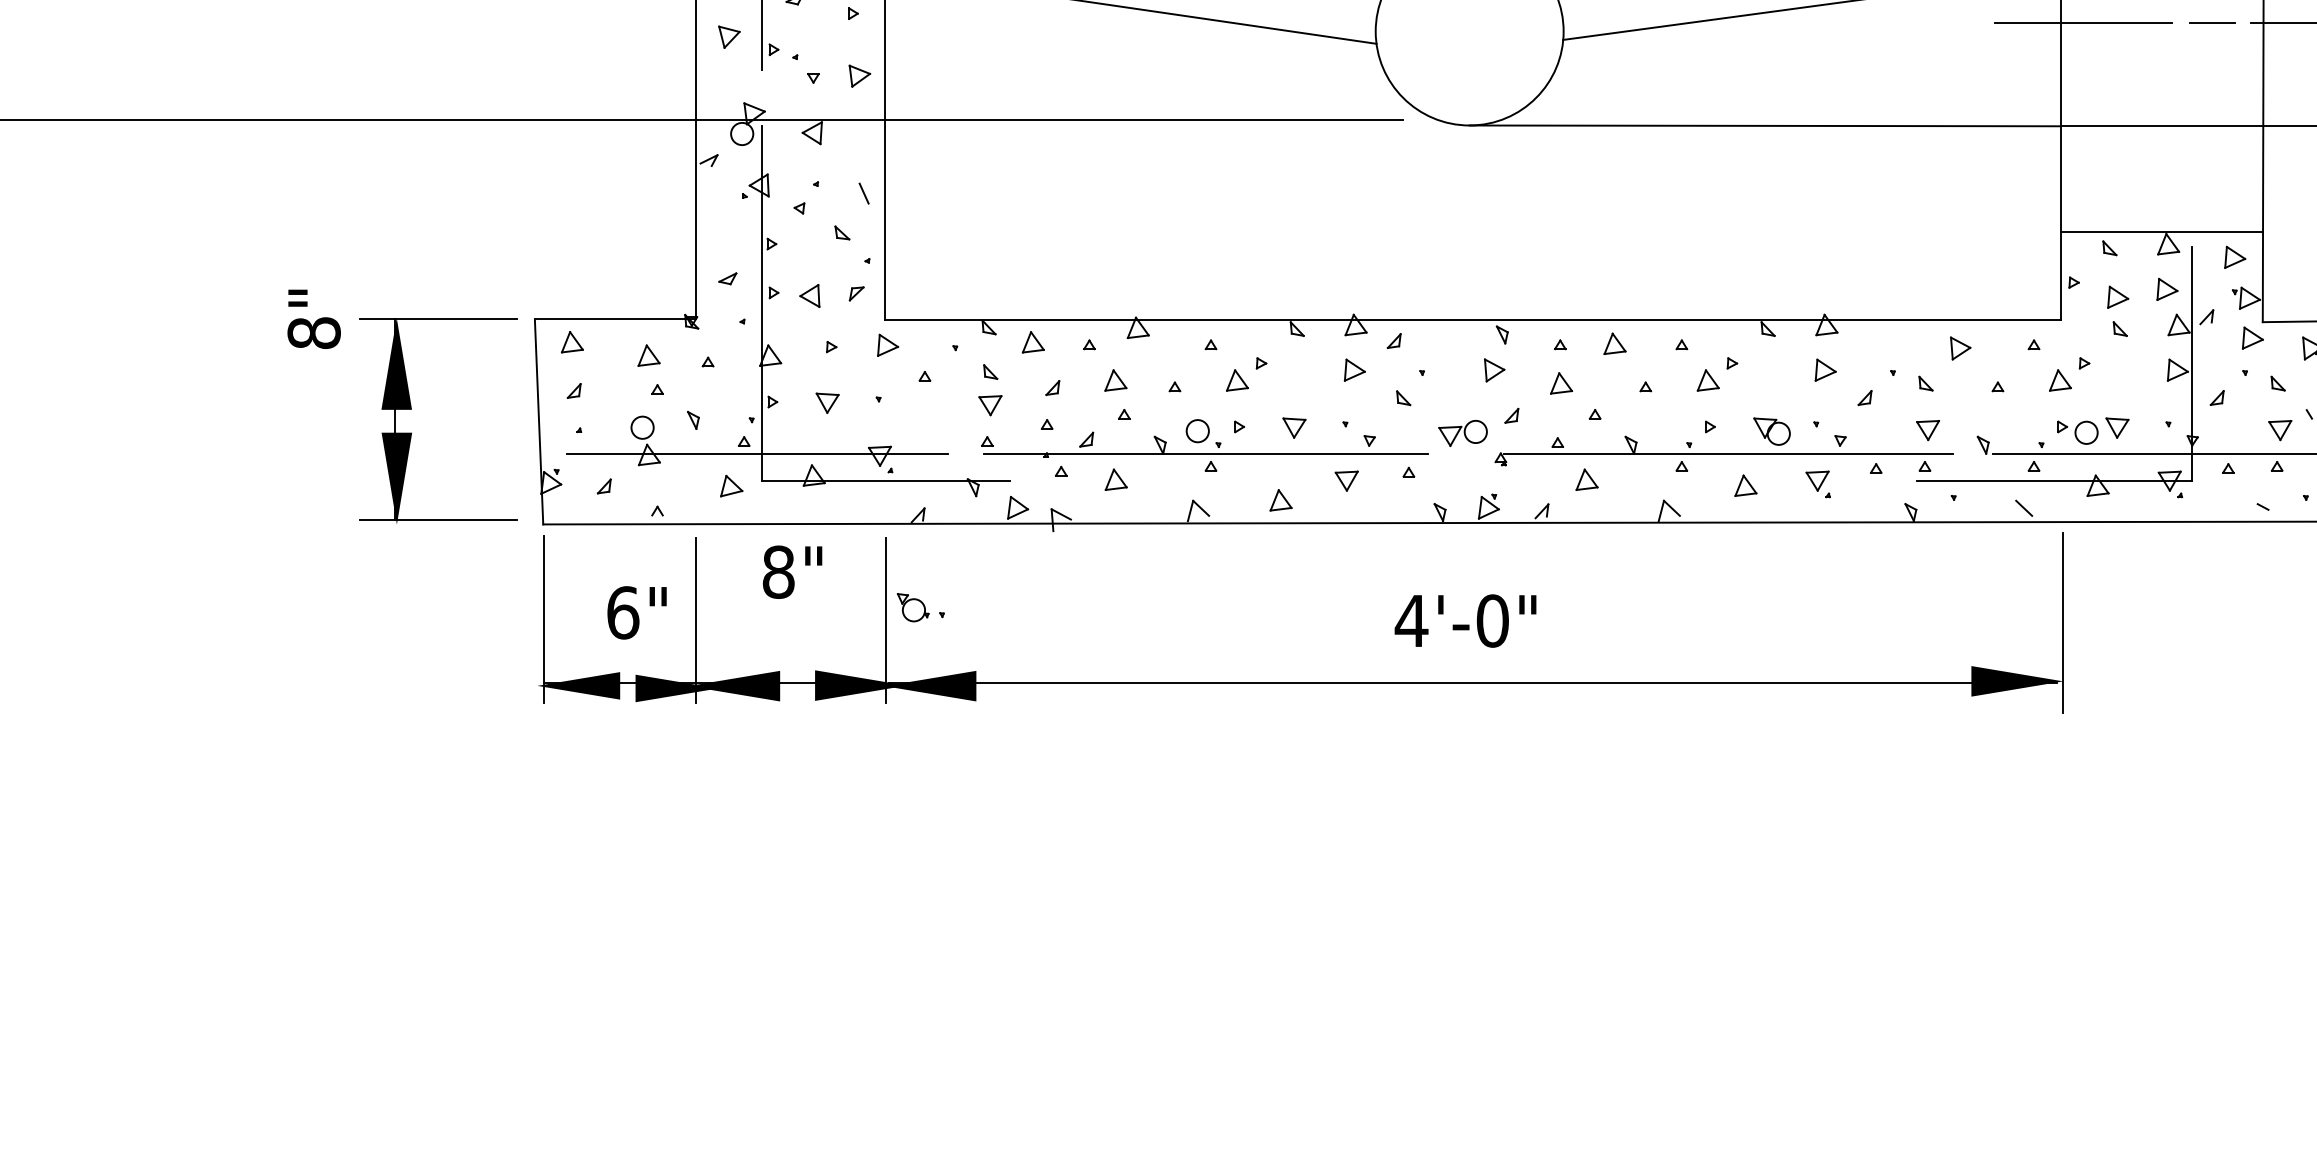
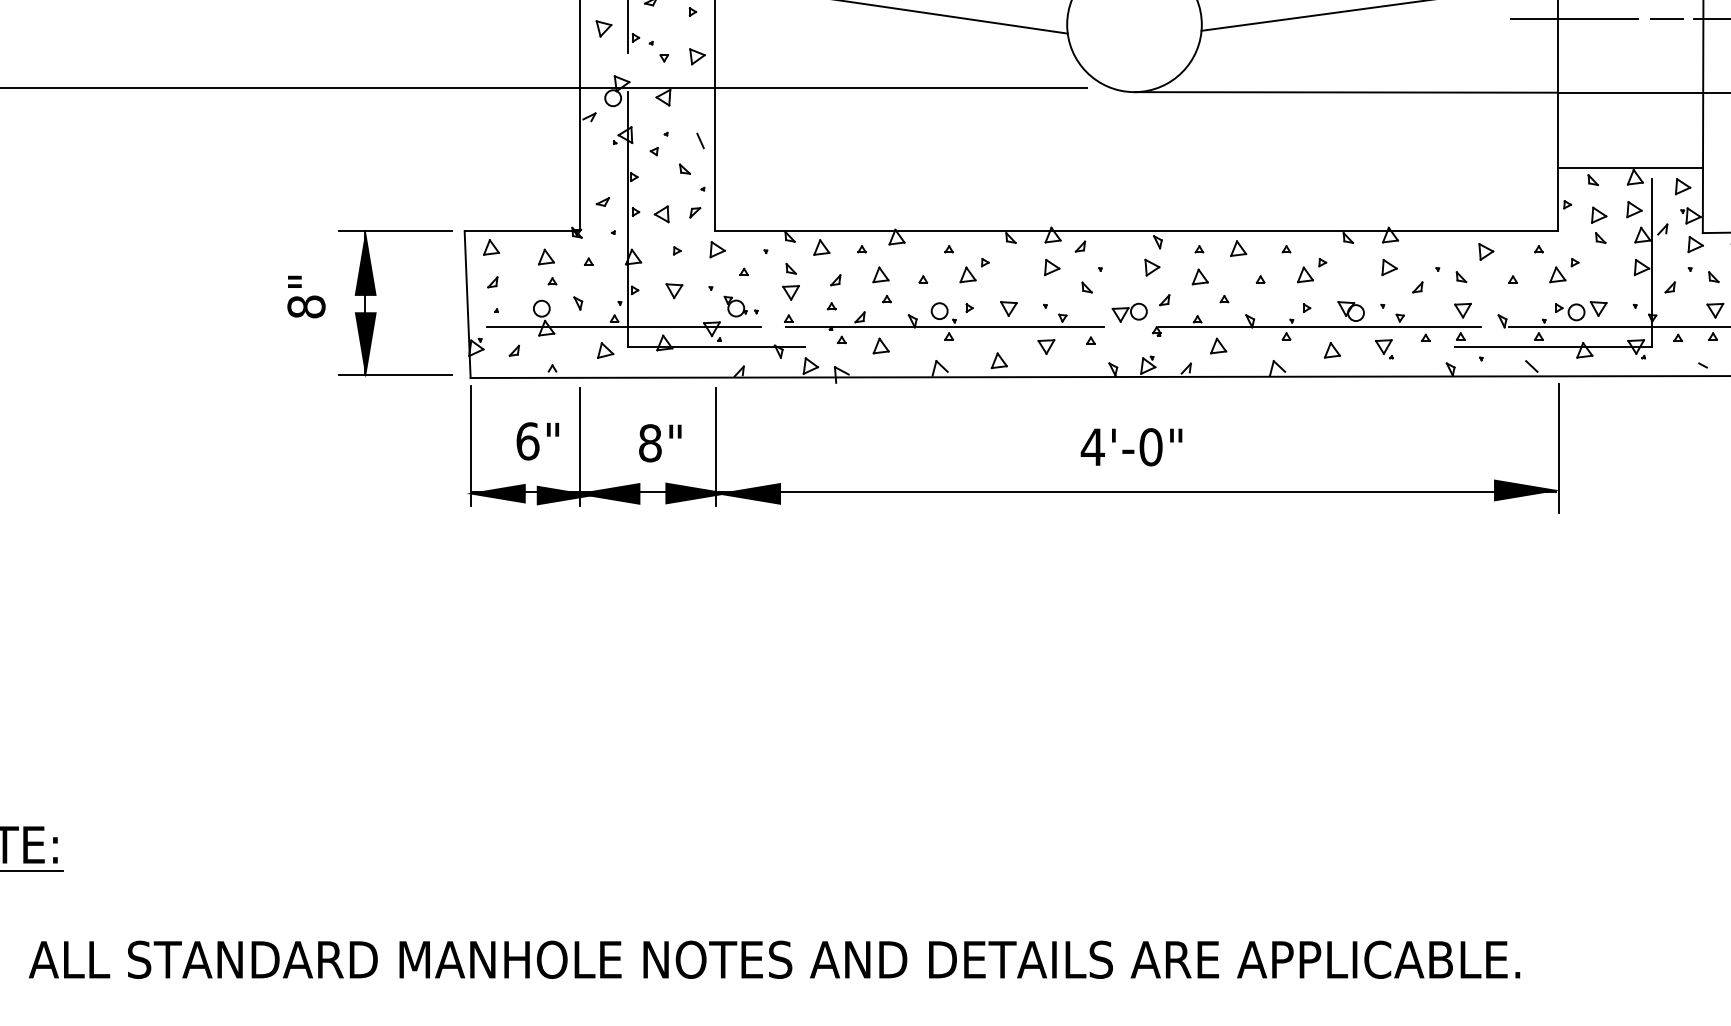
text: (314, 318) -> (306, 296), moved
text: (792, 572) -> (660, 443), moved
part: (919, 607) -> (740, 306), moved

